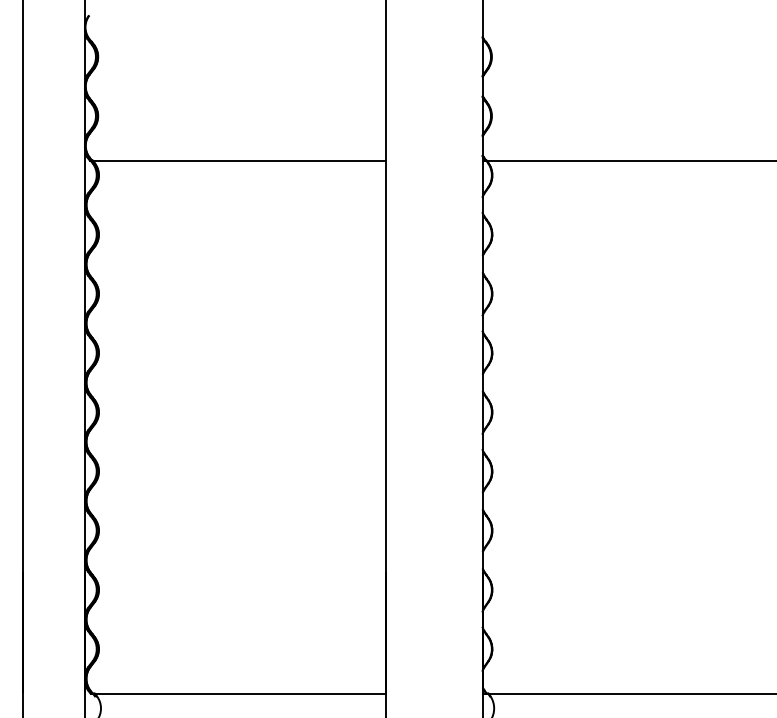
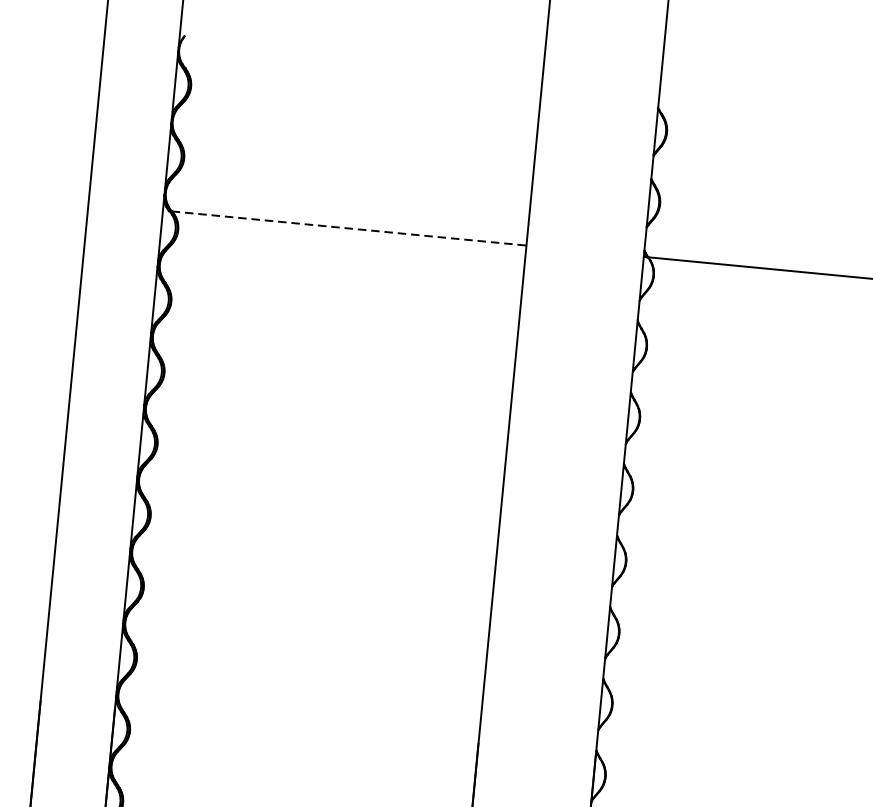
line: (238, 160) -> (348, 228), solid -> dashed

